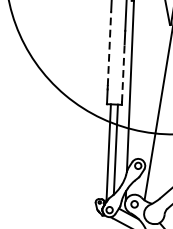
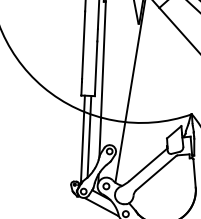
line: (109, 48) -> (83, 45), dashed -> solid
line: (123, 73) -> (96, 67), dashed -> solid

